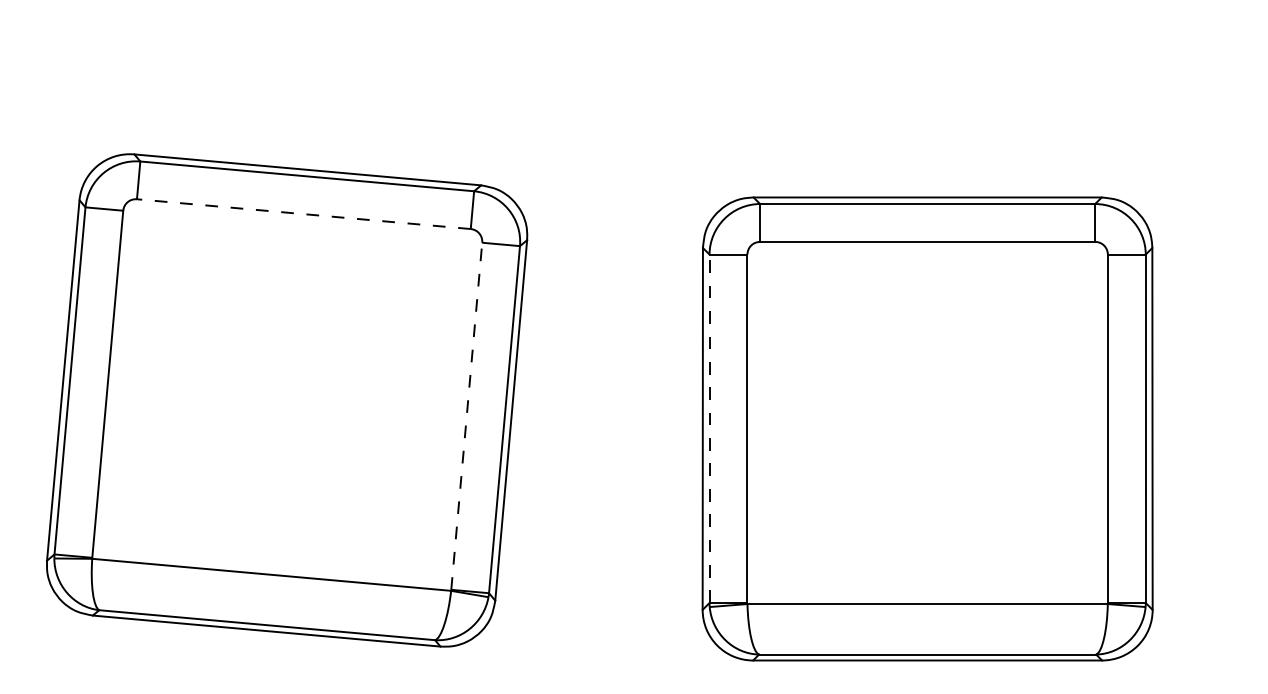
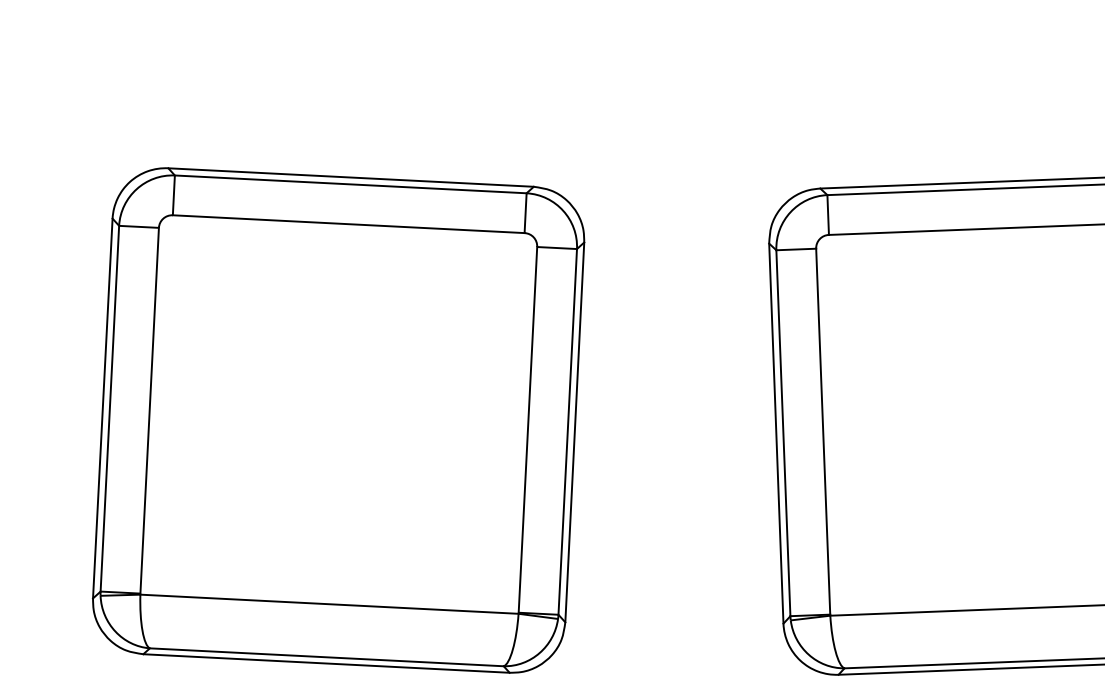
line: (303, 214) -> (348, 224), dashed -> solid
line: (466, 415) -> (527, 429), dashed -> solid
line: (709, 428) -> (783, 432), dashed -> solid

